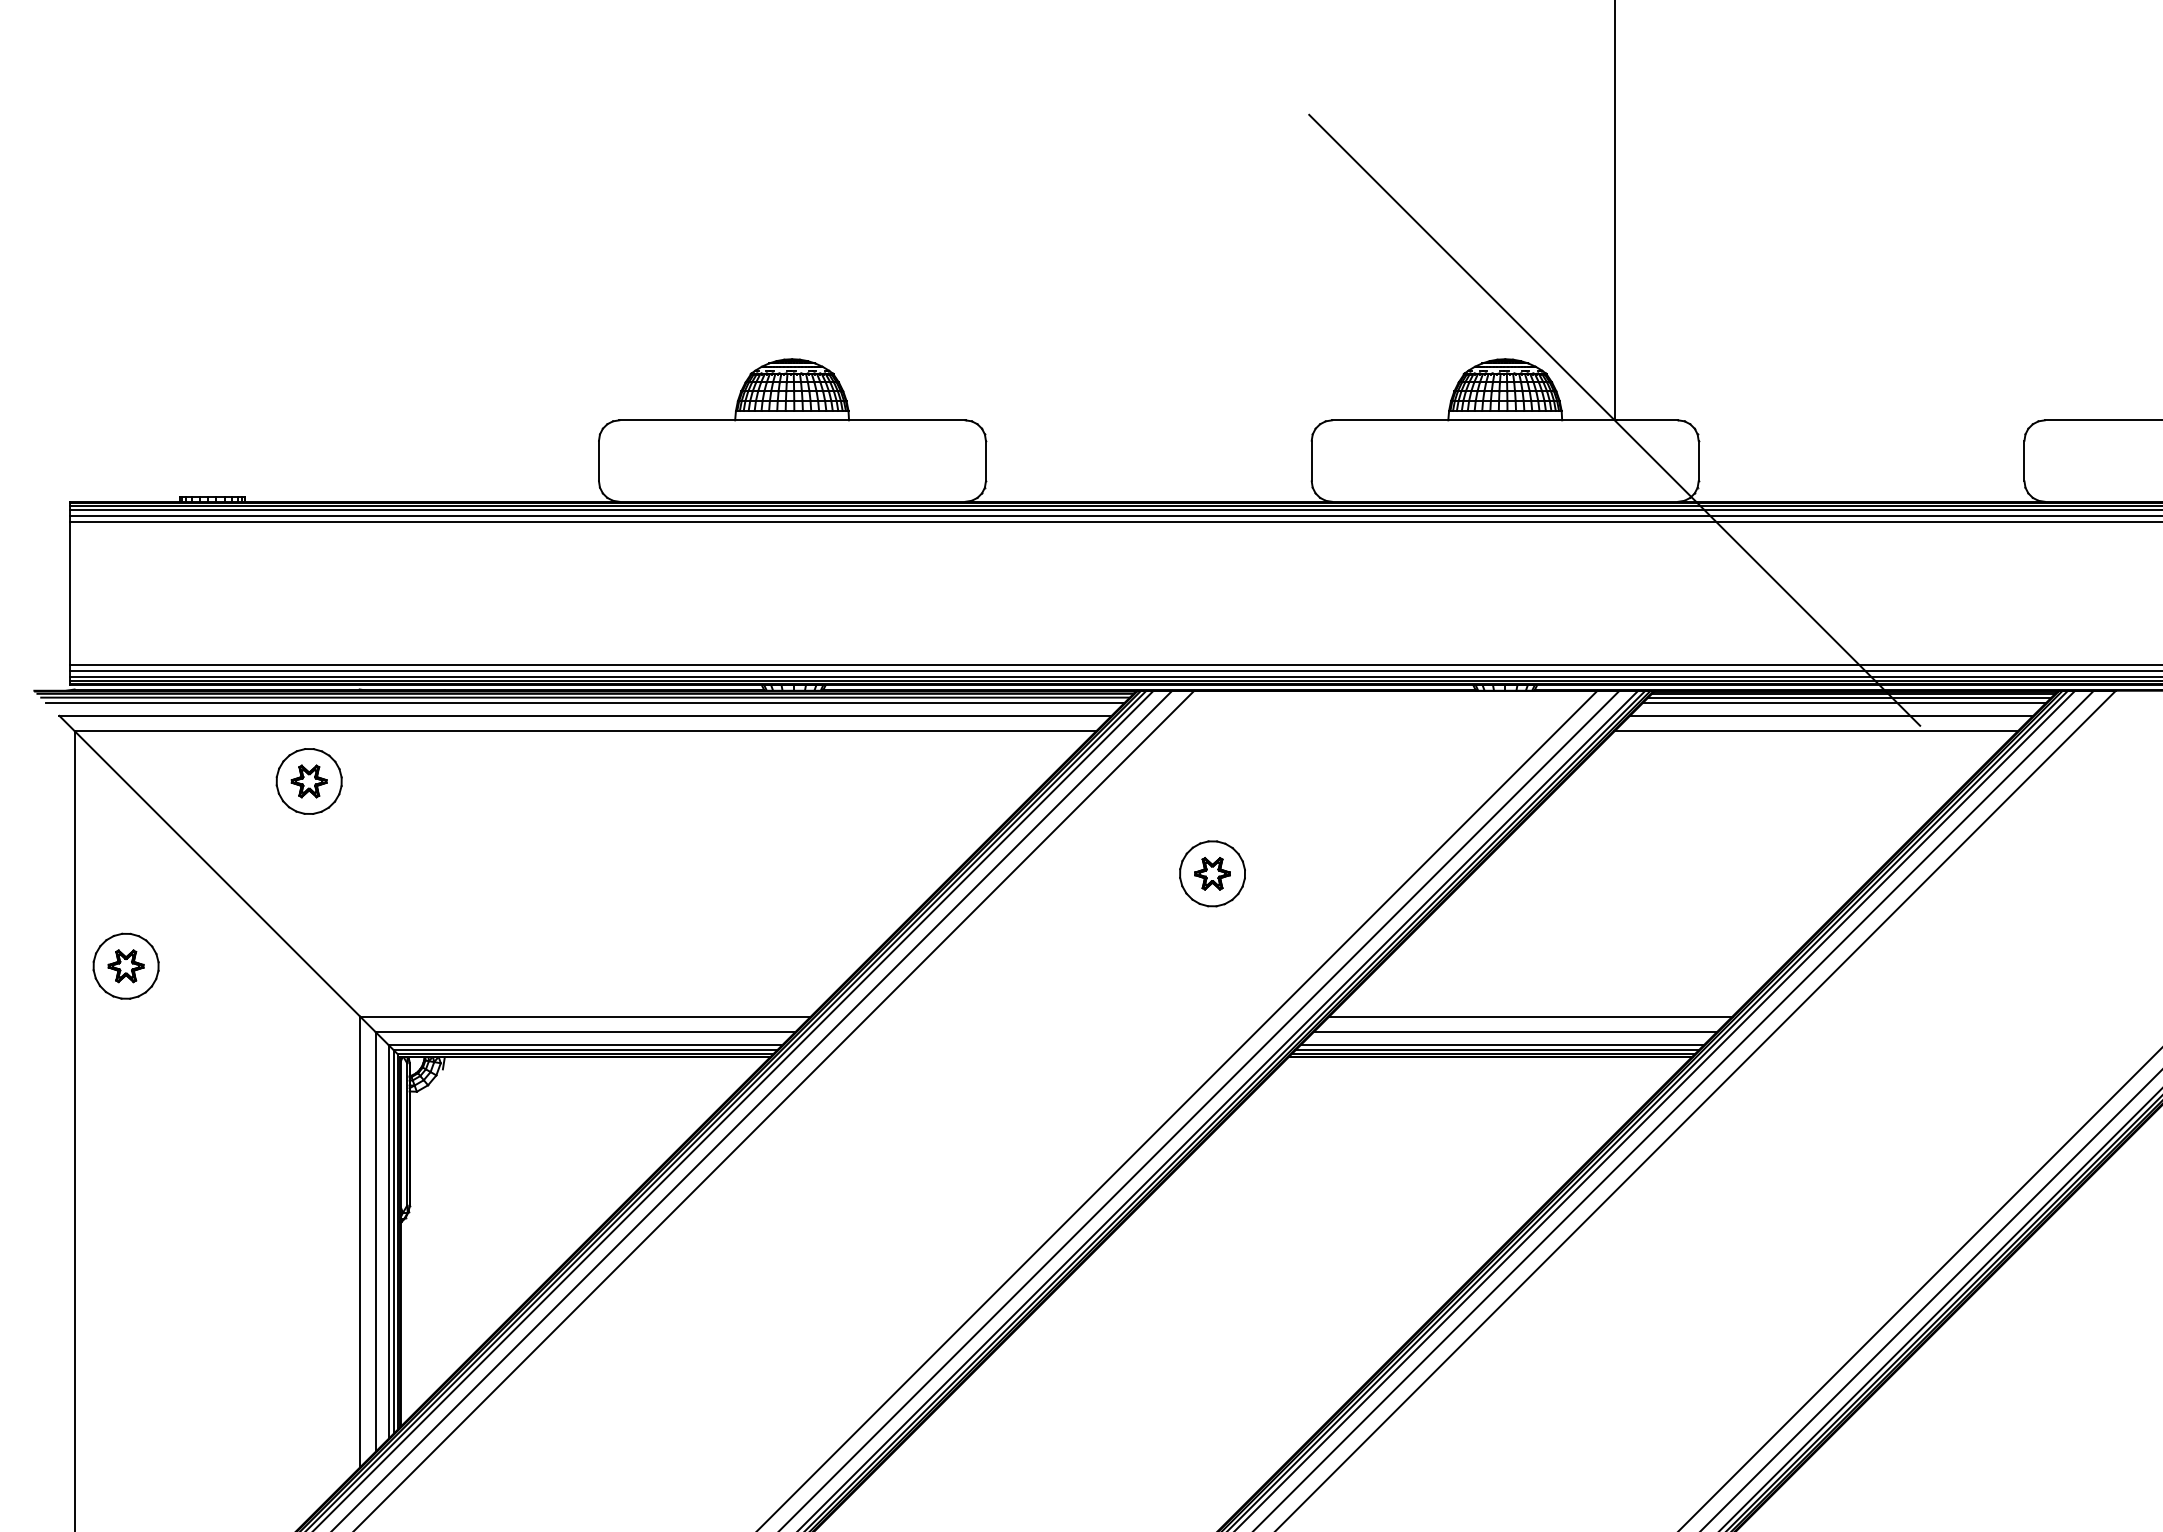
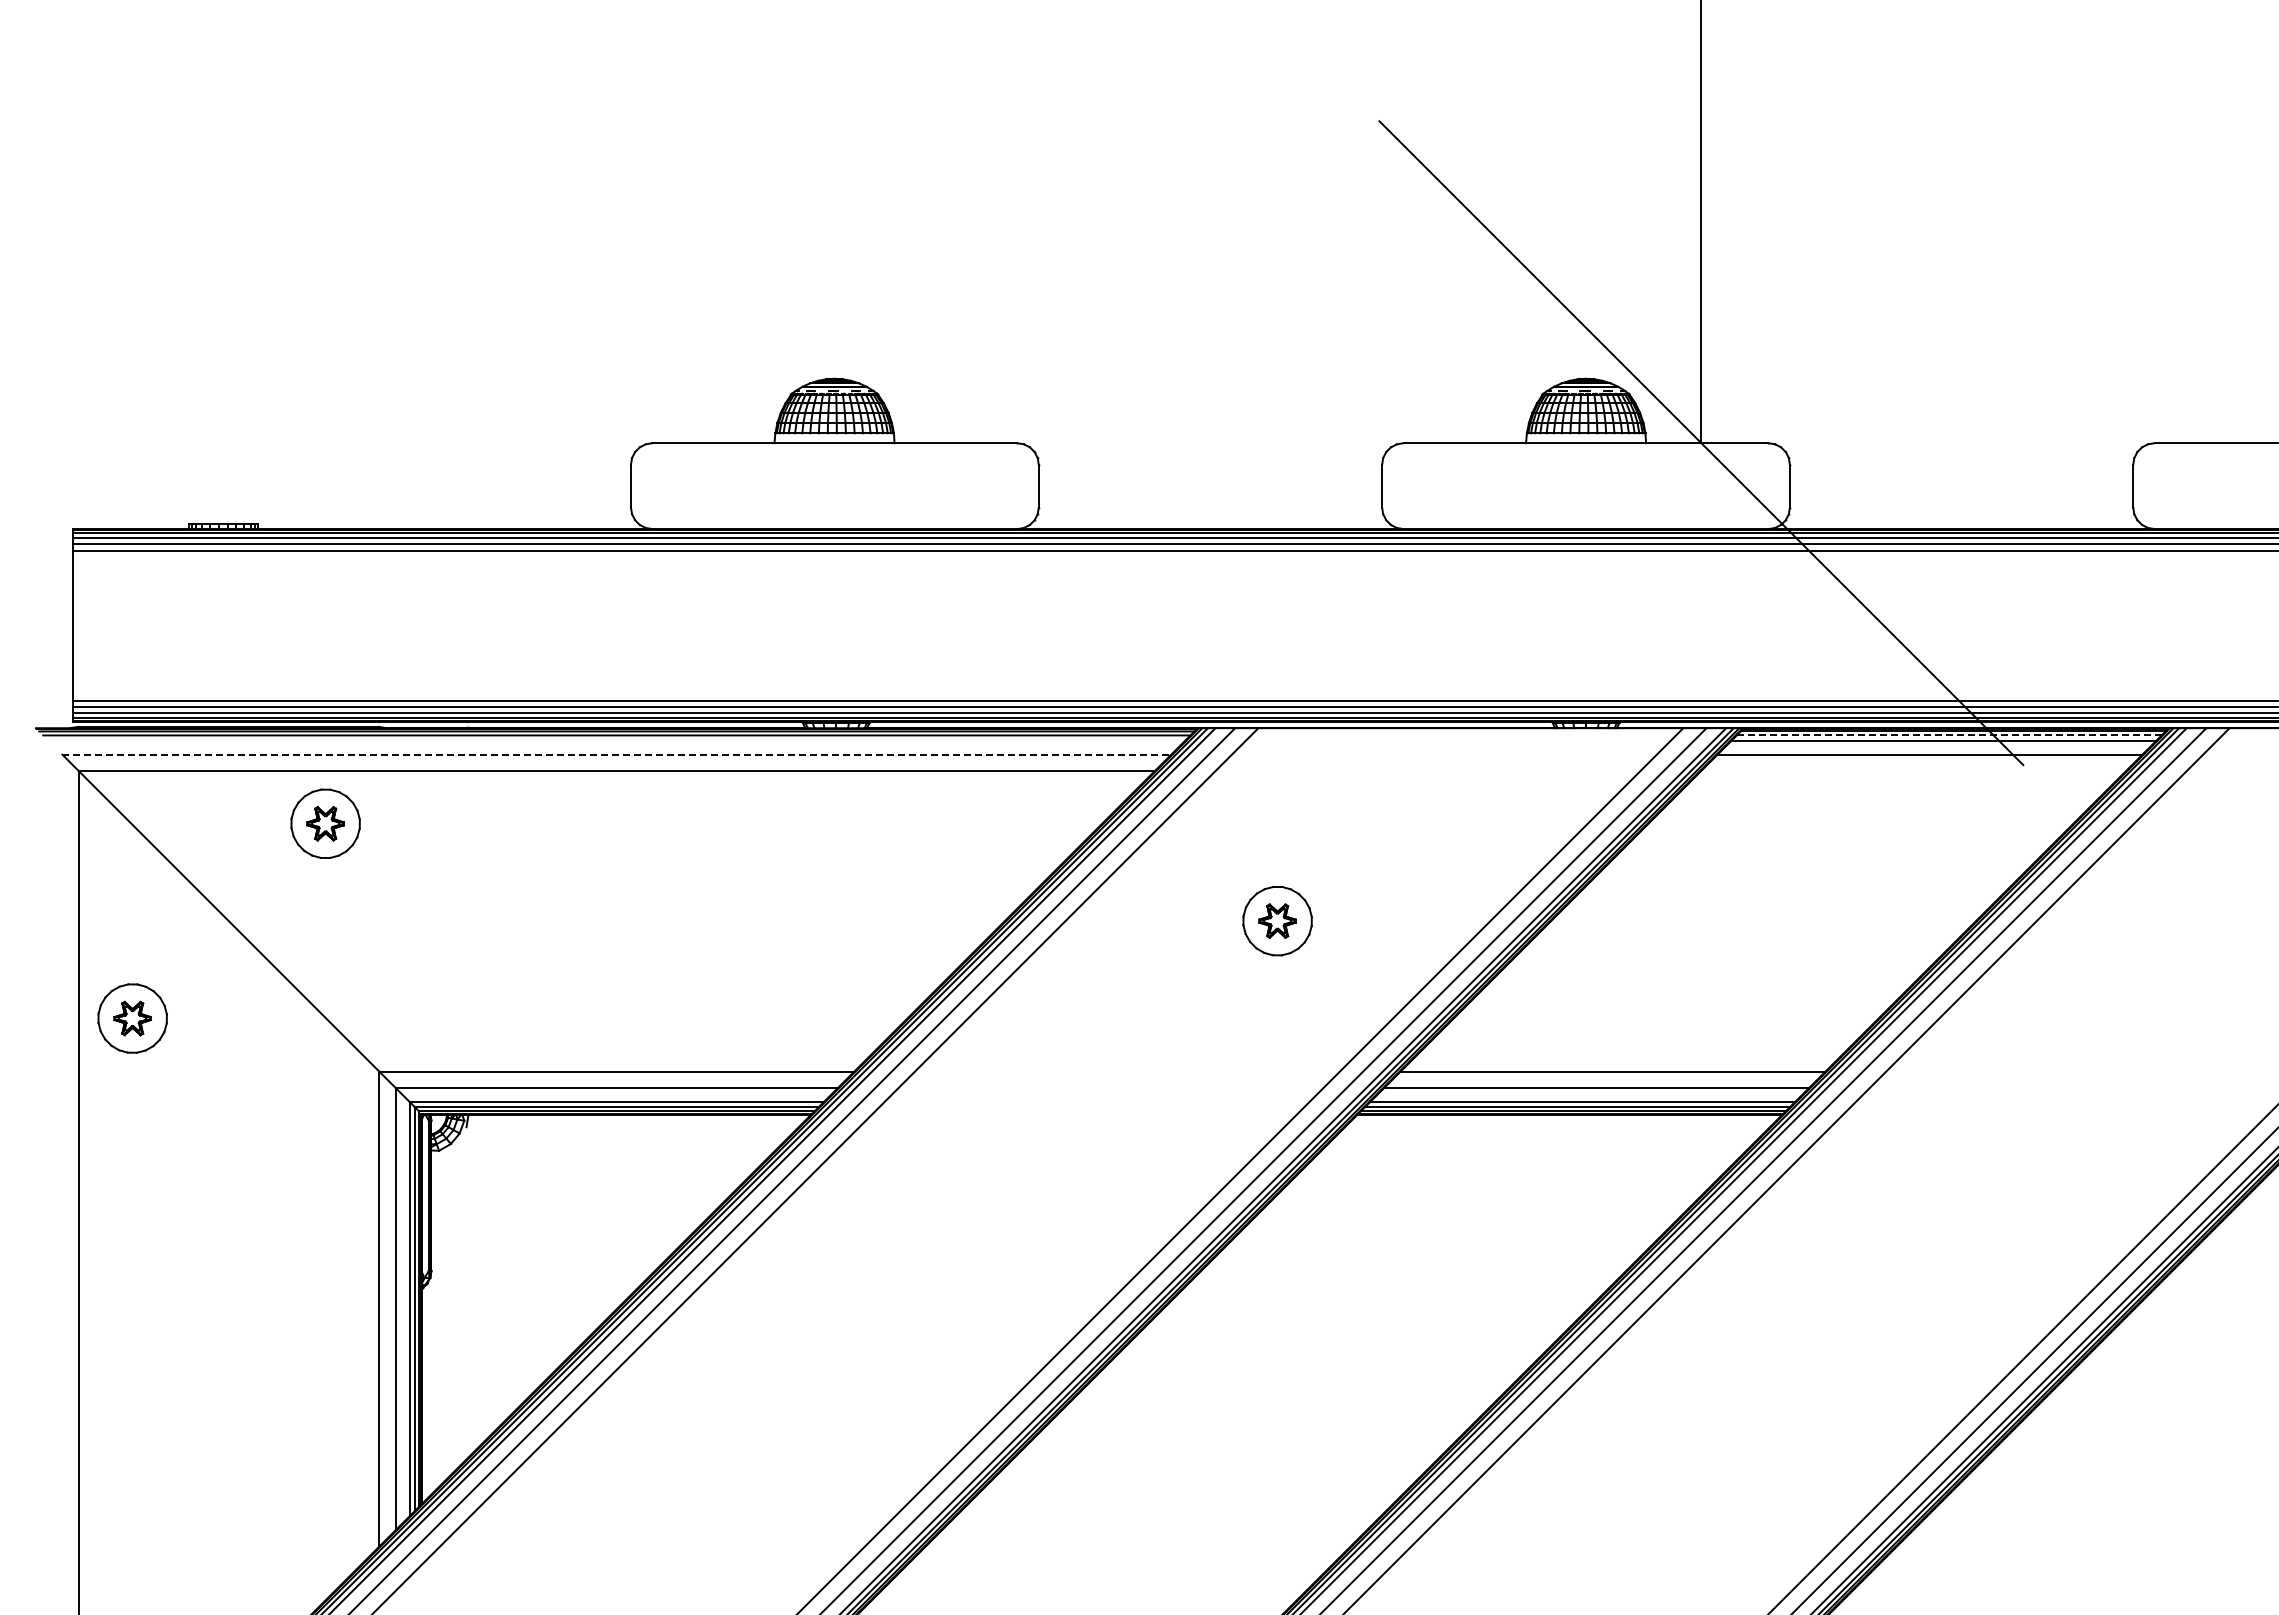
line: (1850, 697) -> (1949, 735), solid -> dashed
line: (585, 702) -> (616, 740), removed
line: (586, 715) -> (617, 754), solid -> dashed
line: (1815, 731) -> (1913, 771), removed

